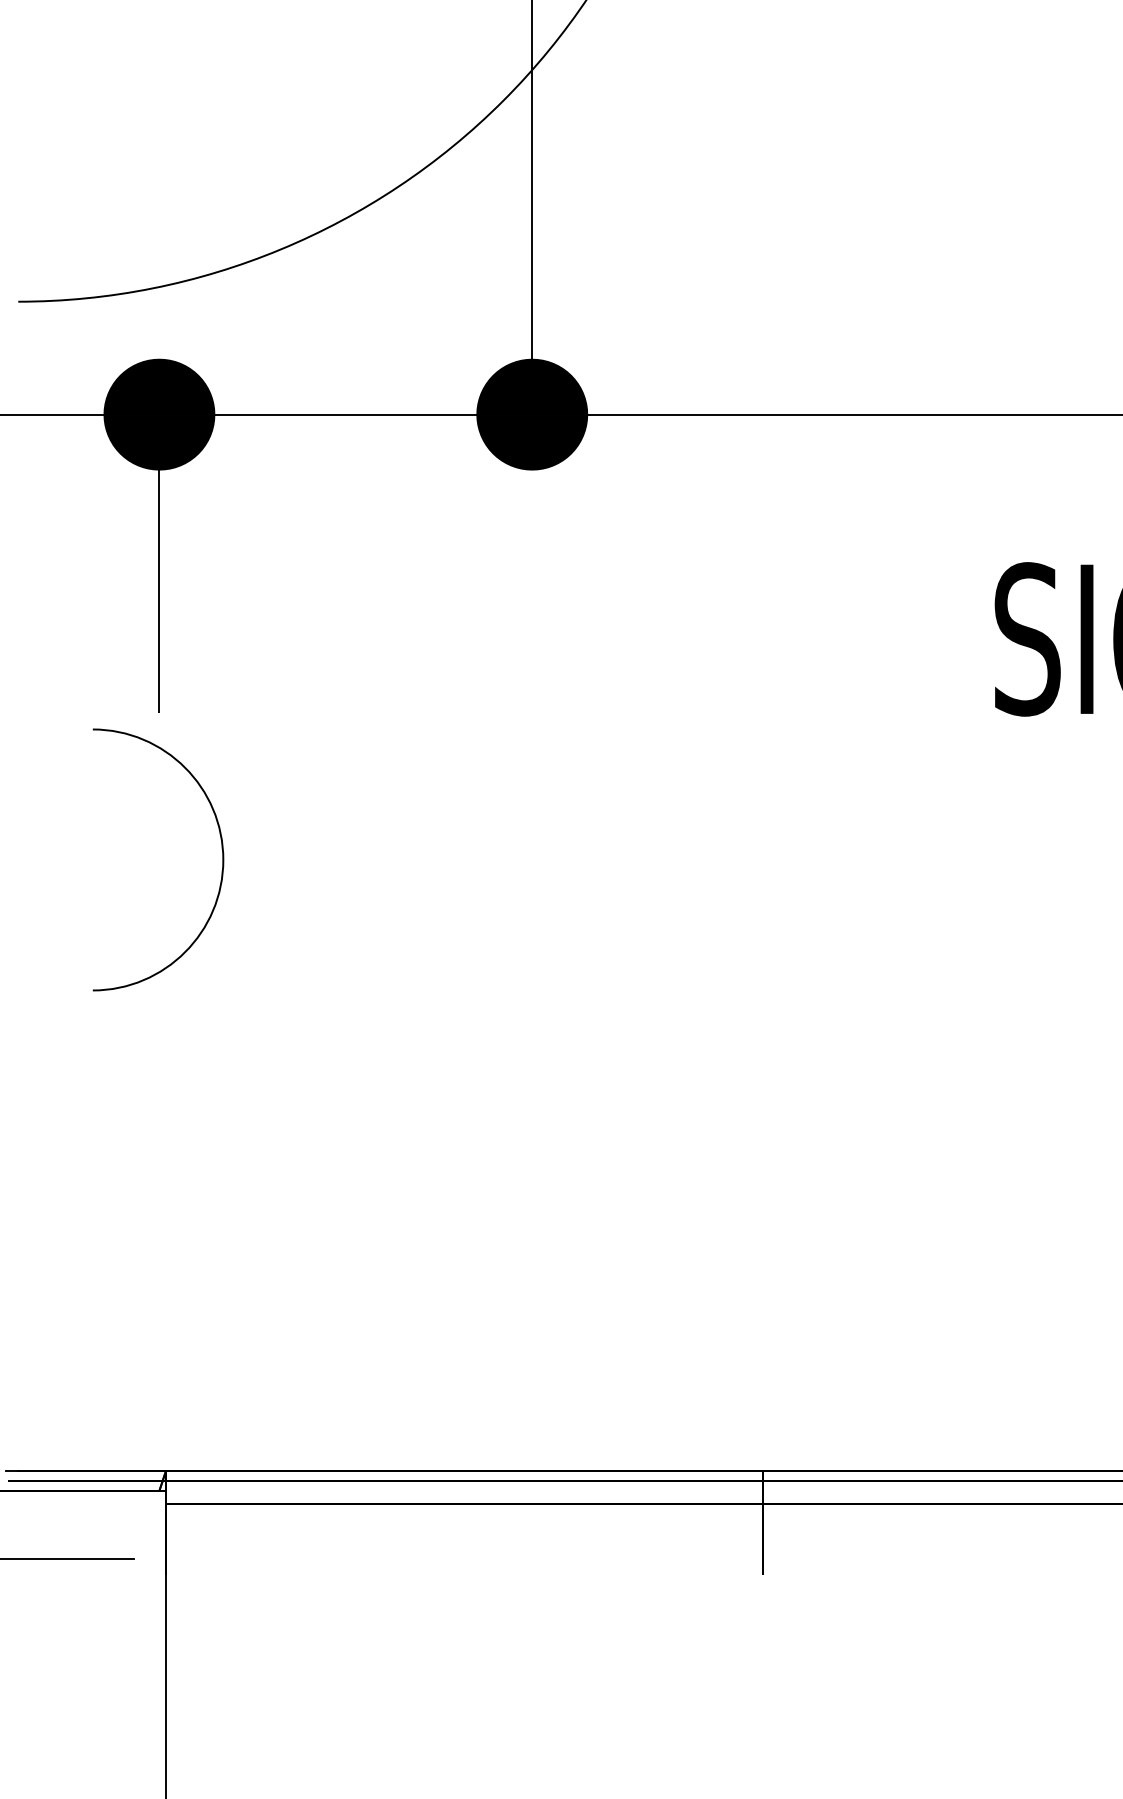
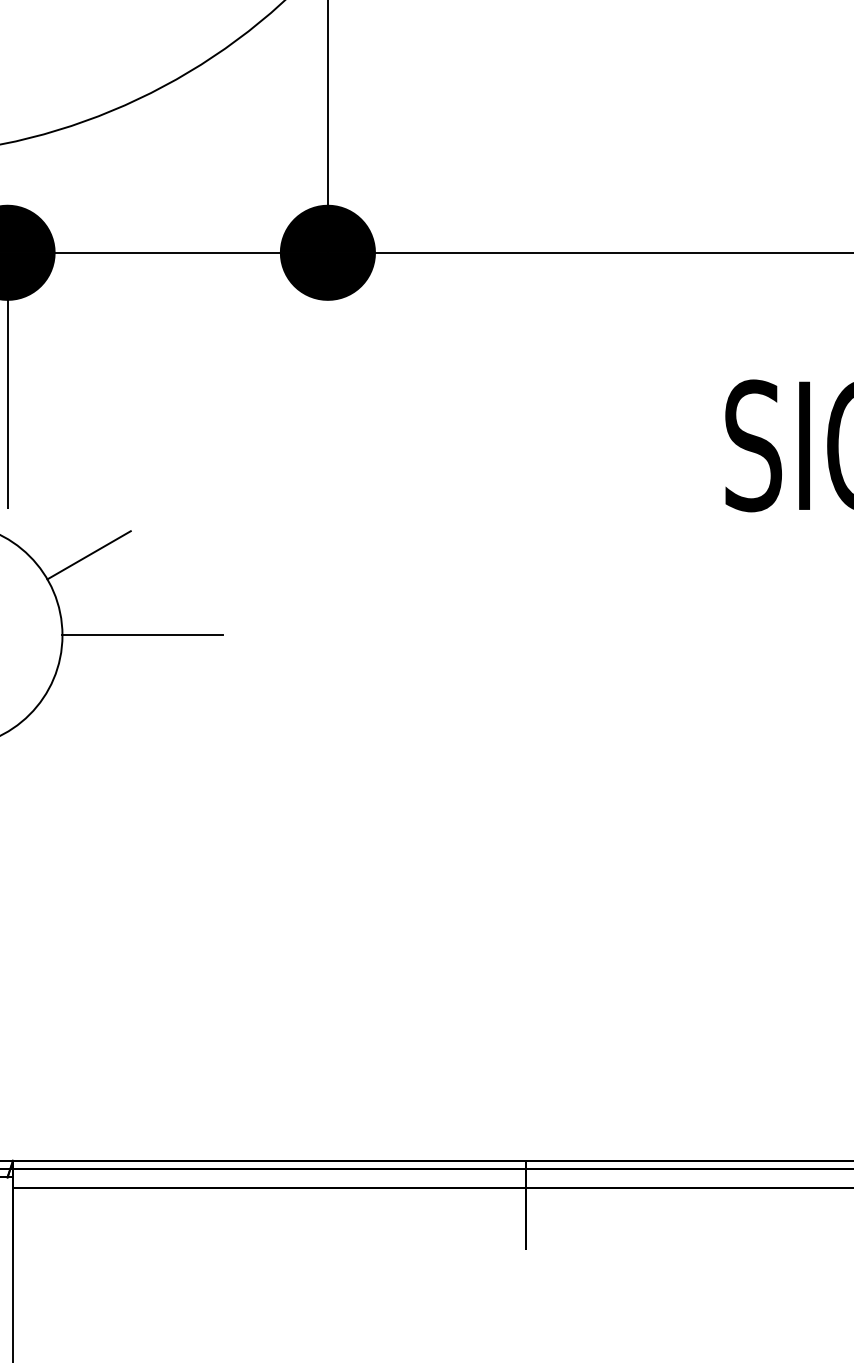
line: (253, 766) -> (88, 555), added
line: (316, 859) -> (142, 635), added

